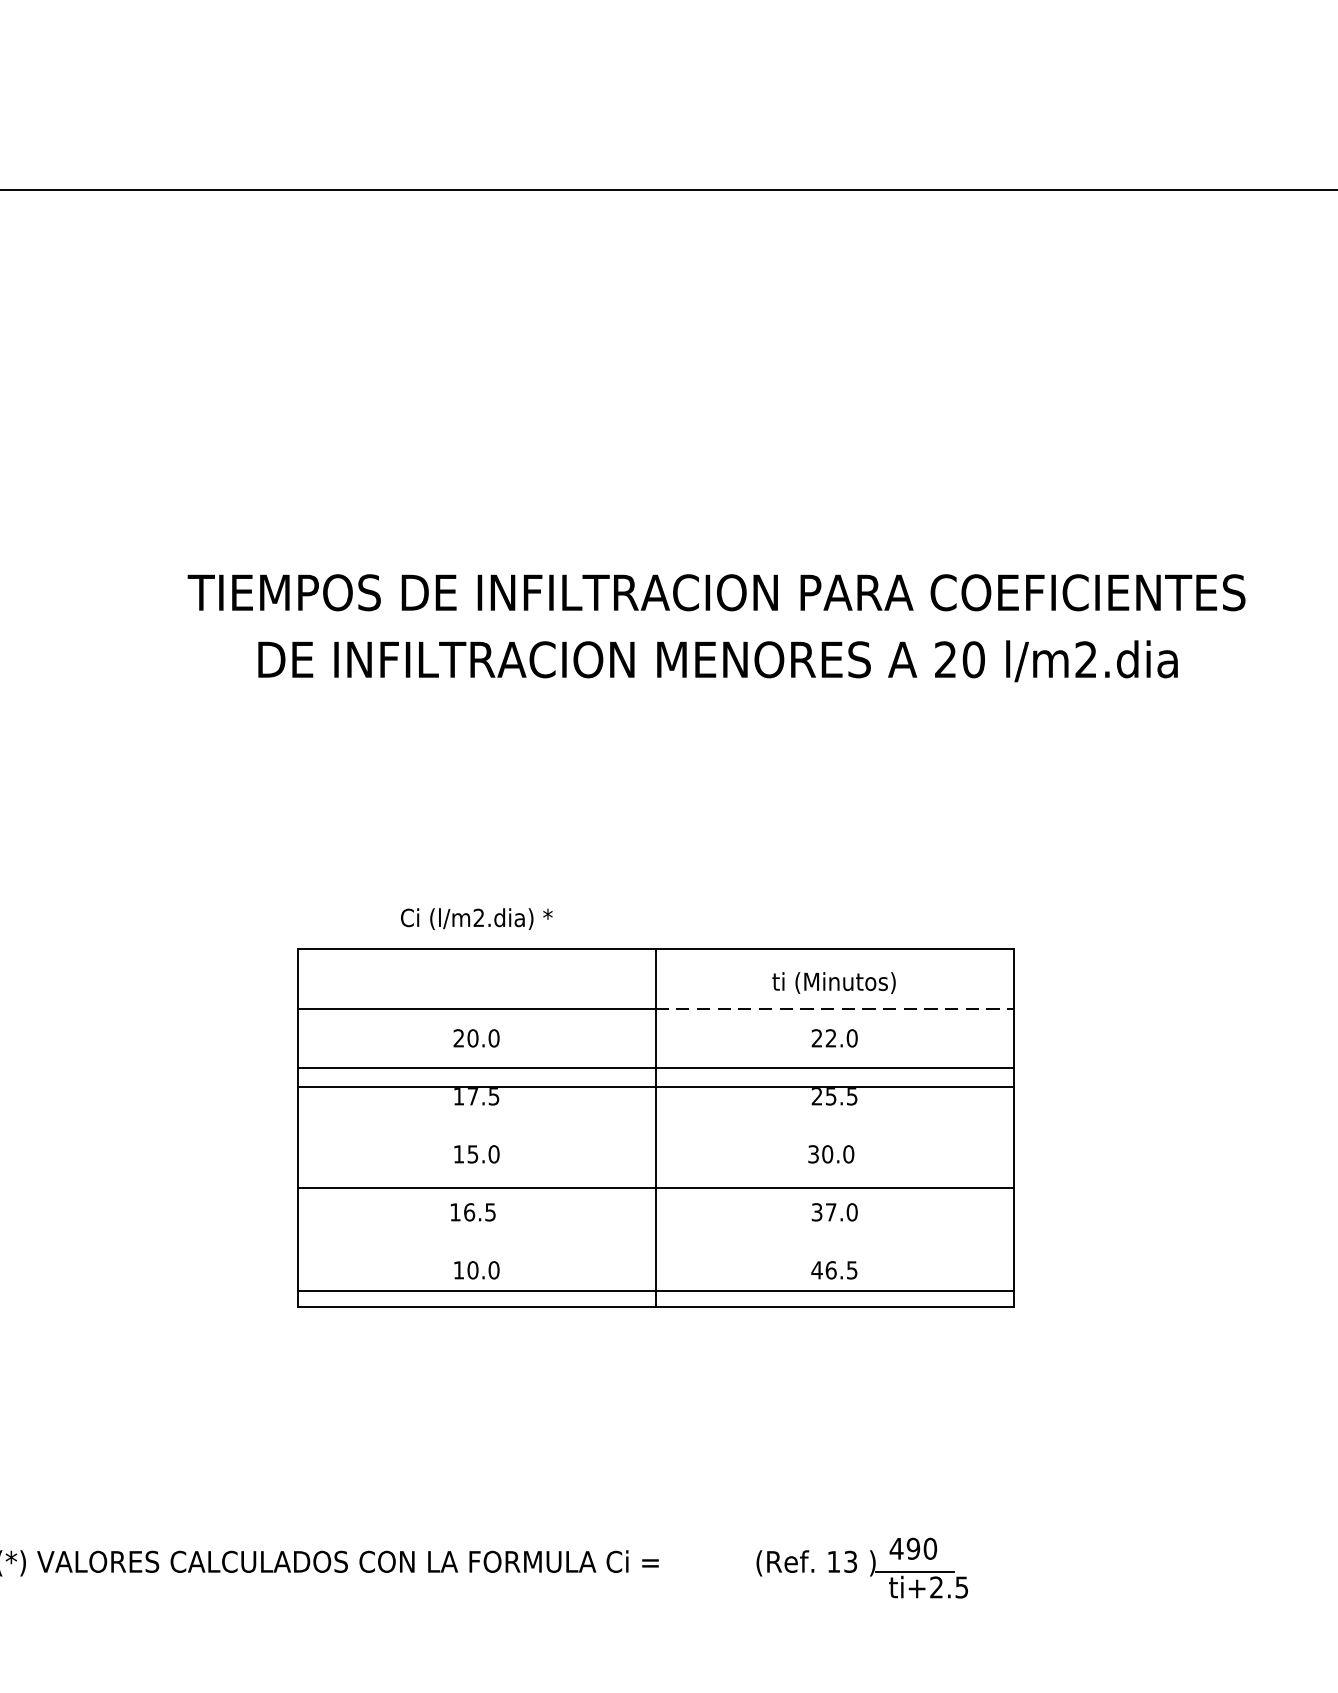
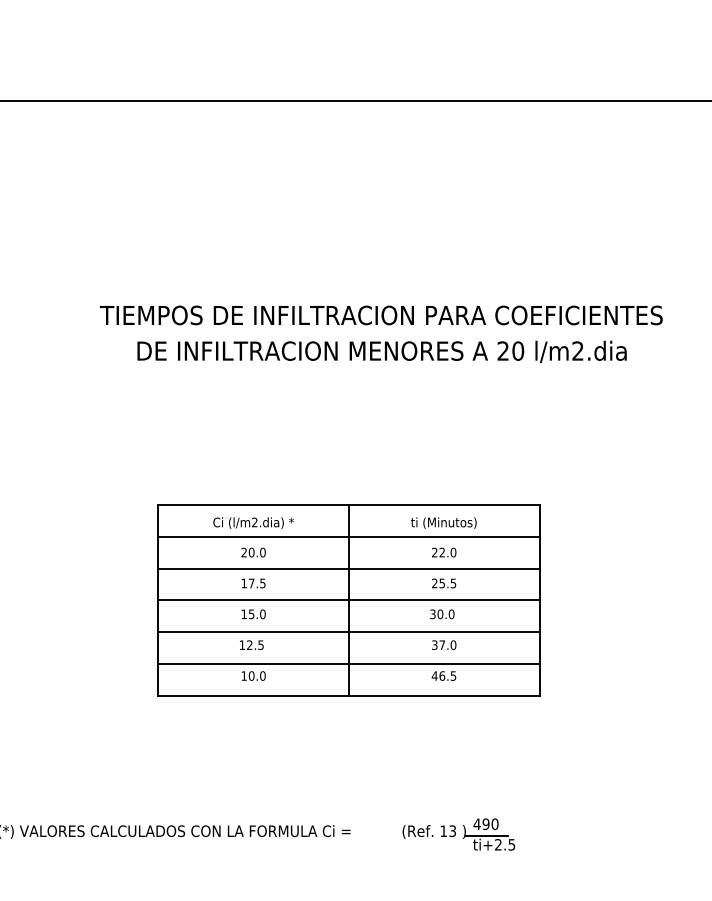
text: (476, 917) -> (253, 522), moved
line: (835, 1008) -> (444, 536), dashed -> solid
line: (654, 1087) -> (348, 600), moved
text: (468, 1211) -> (249, 644), 16.5 -> 12.5
line: (654, 1289) -> (348, 663), moved

